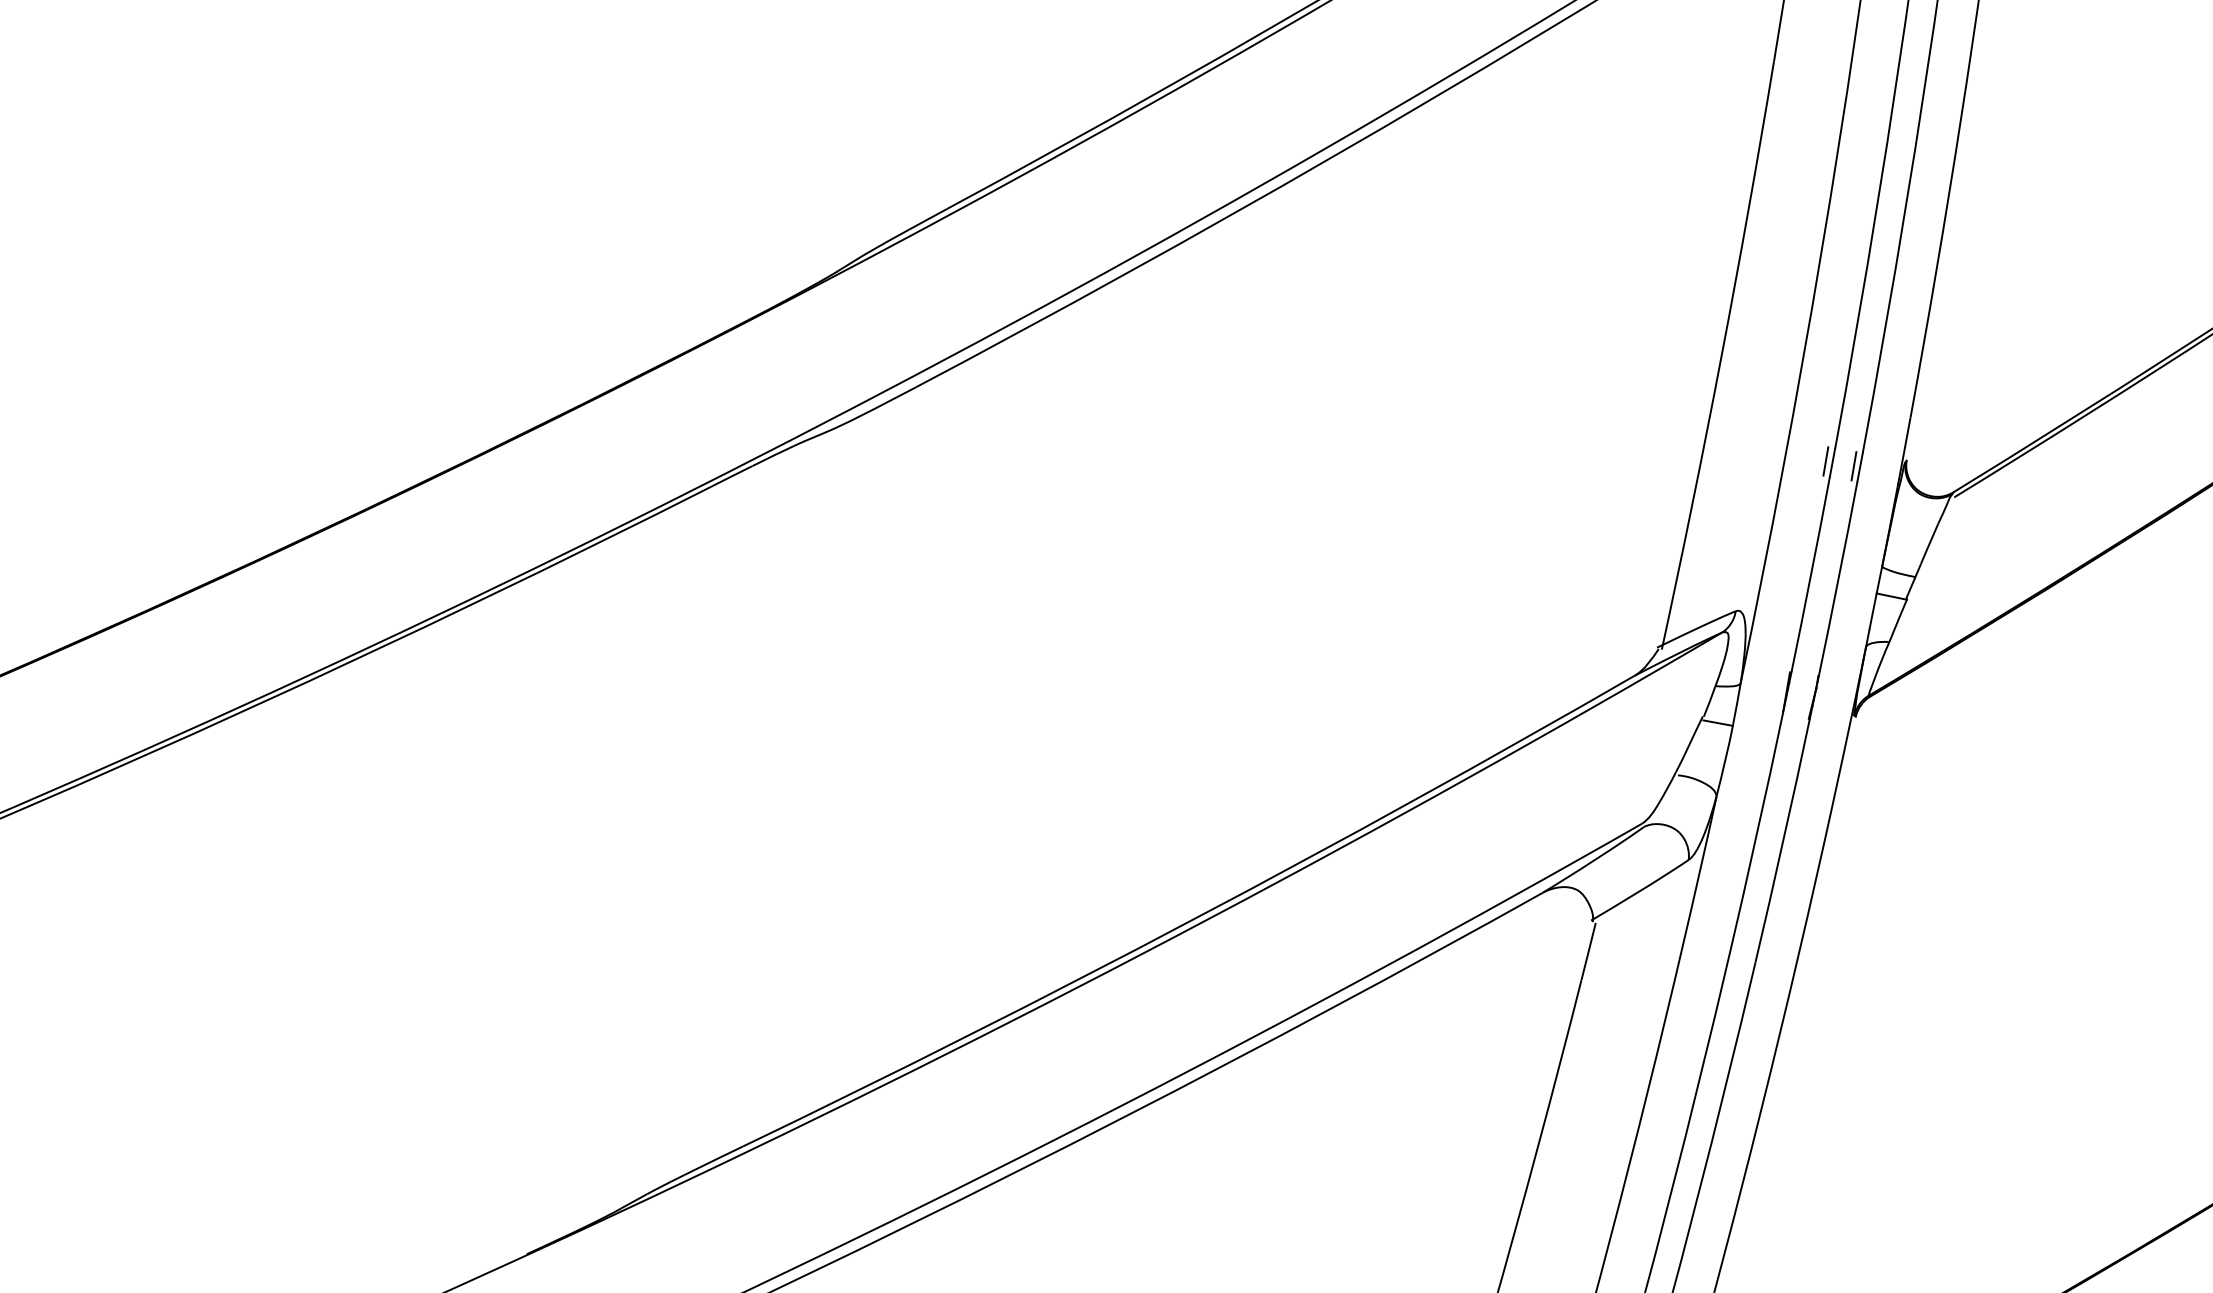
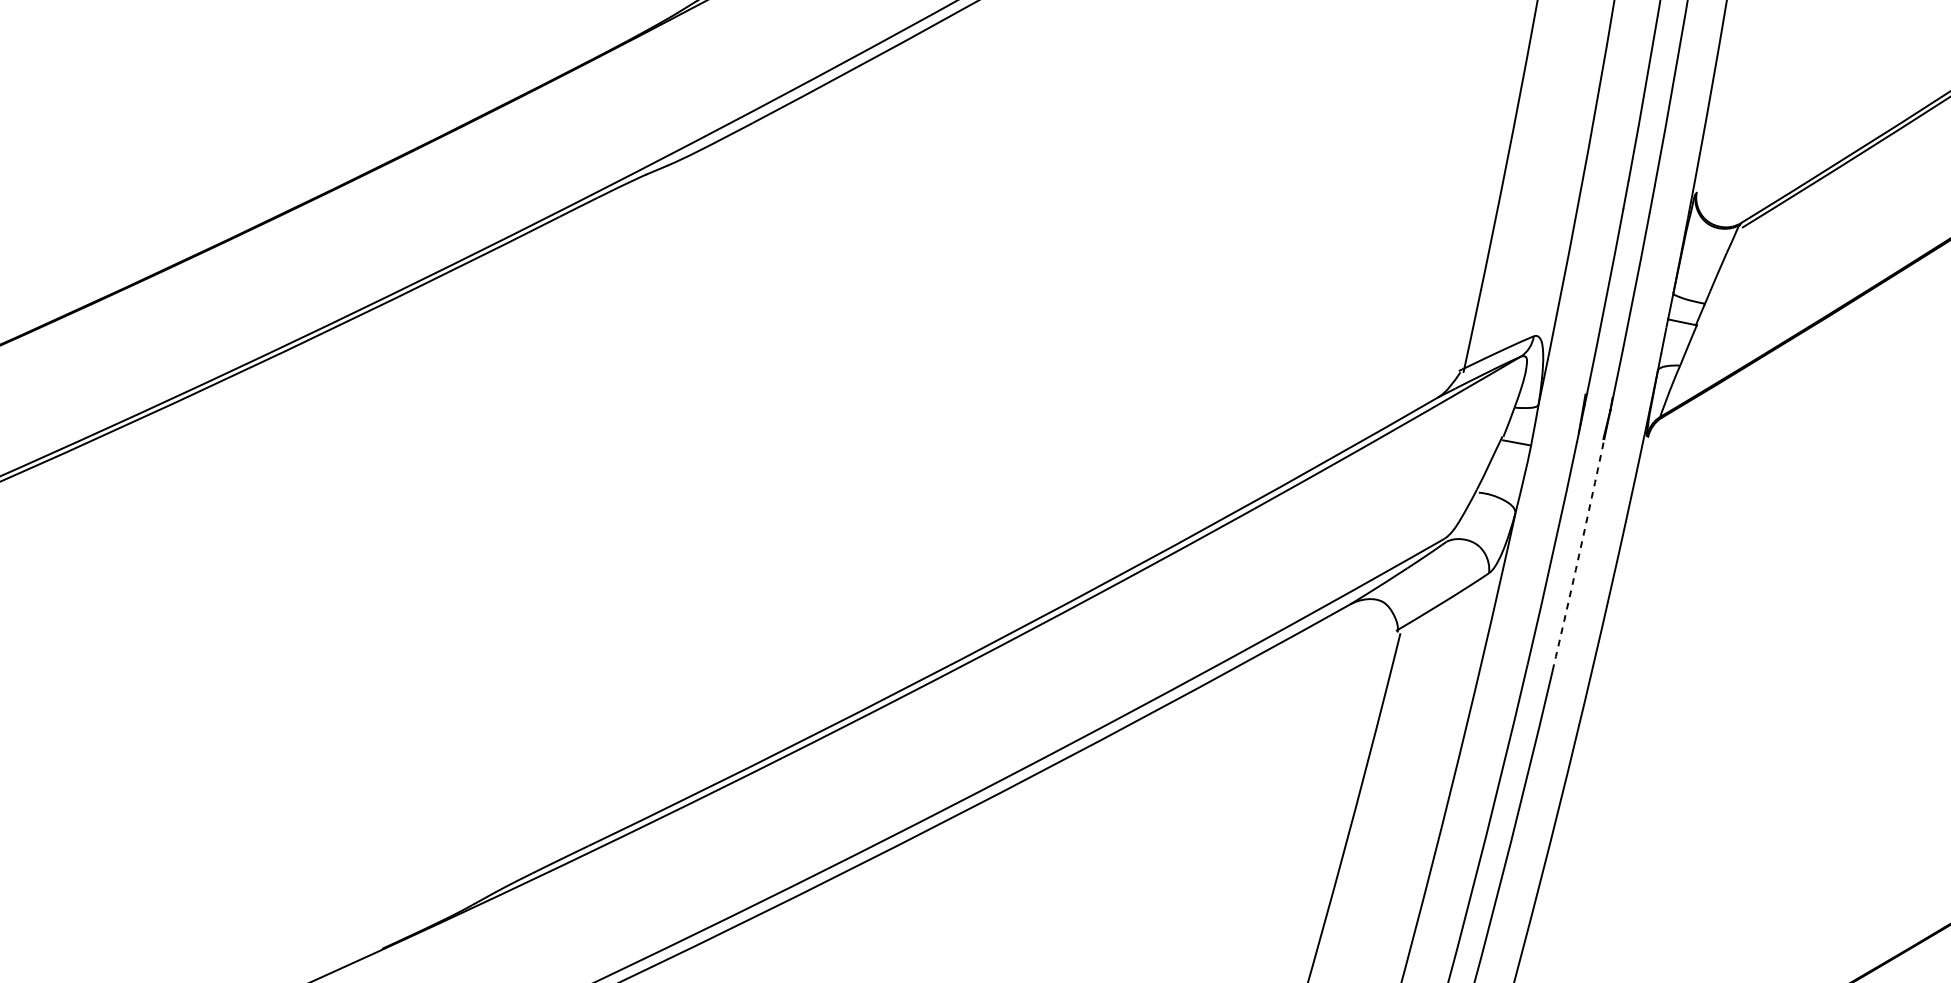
line: (1825, 461) -> (1619, 193), removed
line: (1853, 466) -> (1645, 198), removed
arc: (1783, 840) -> (1579, 554), solid -> dashed

